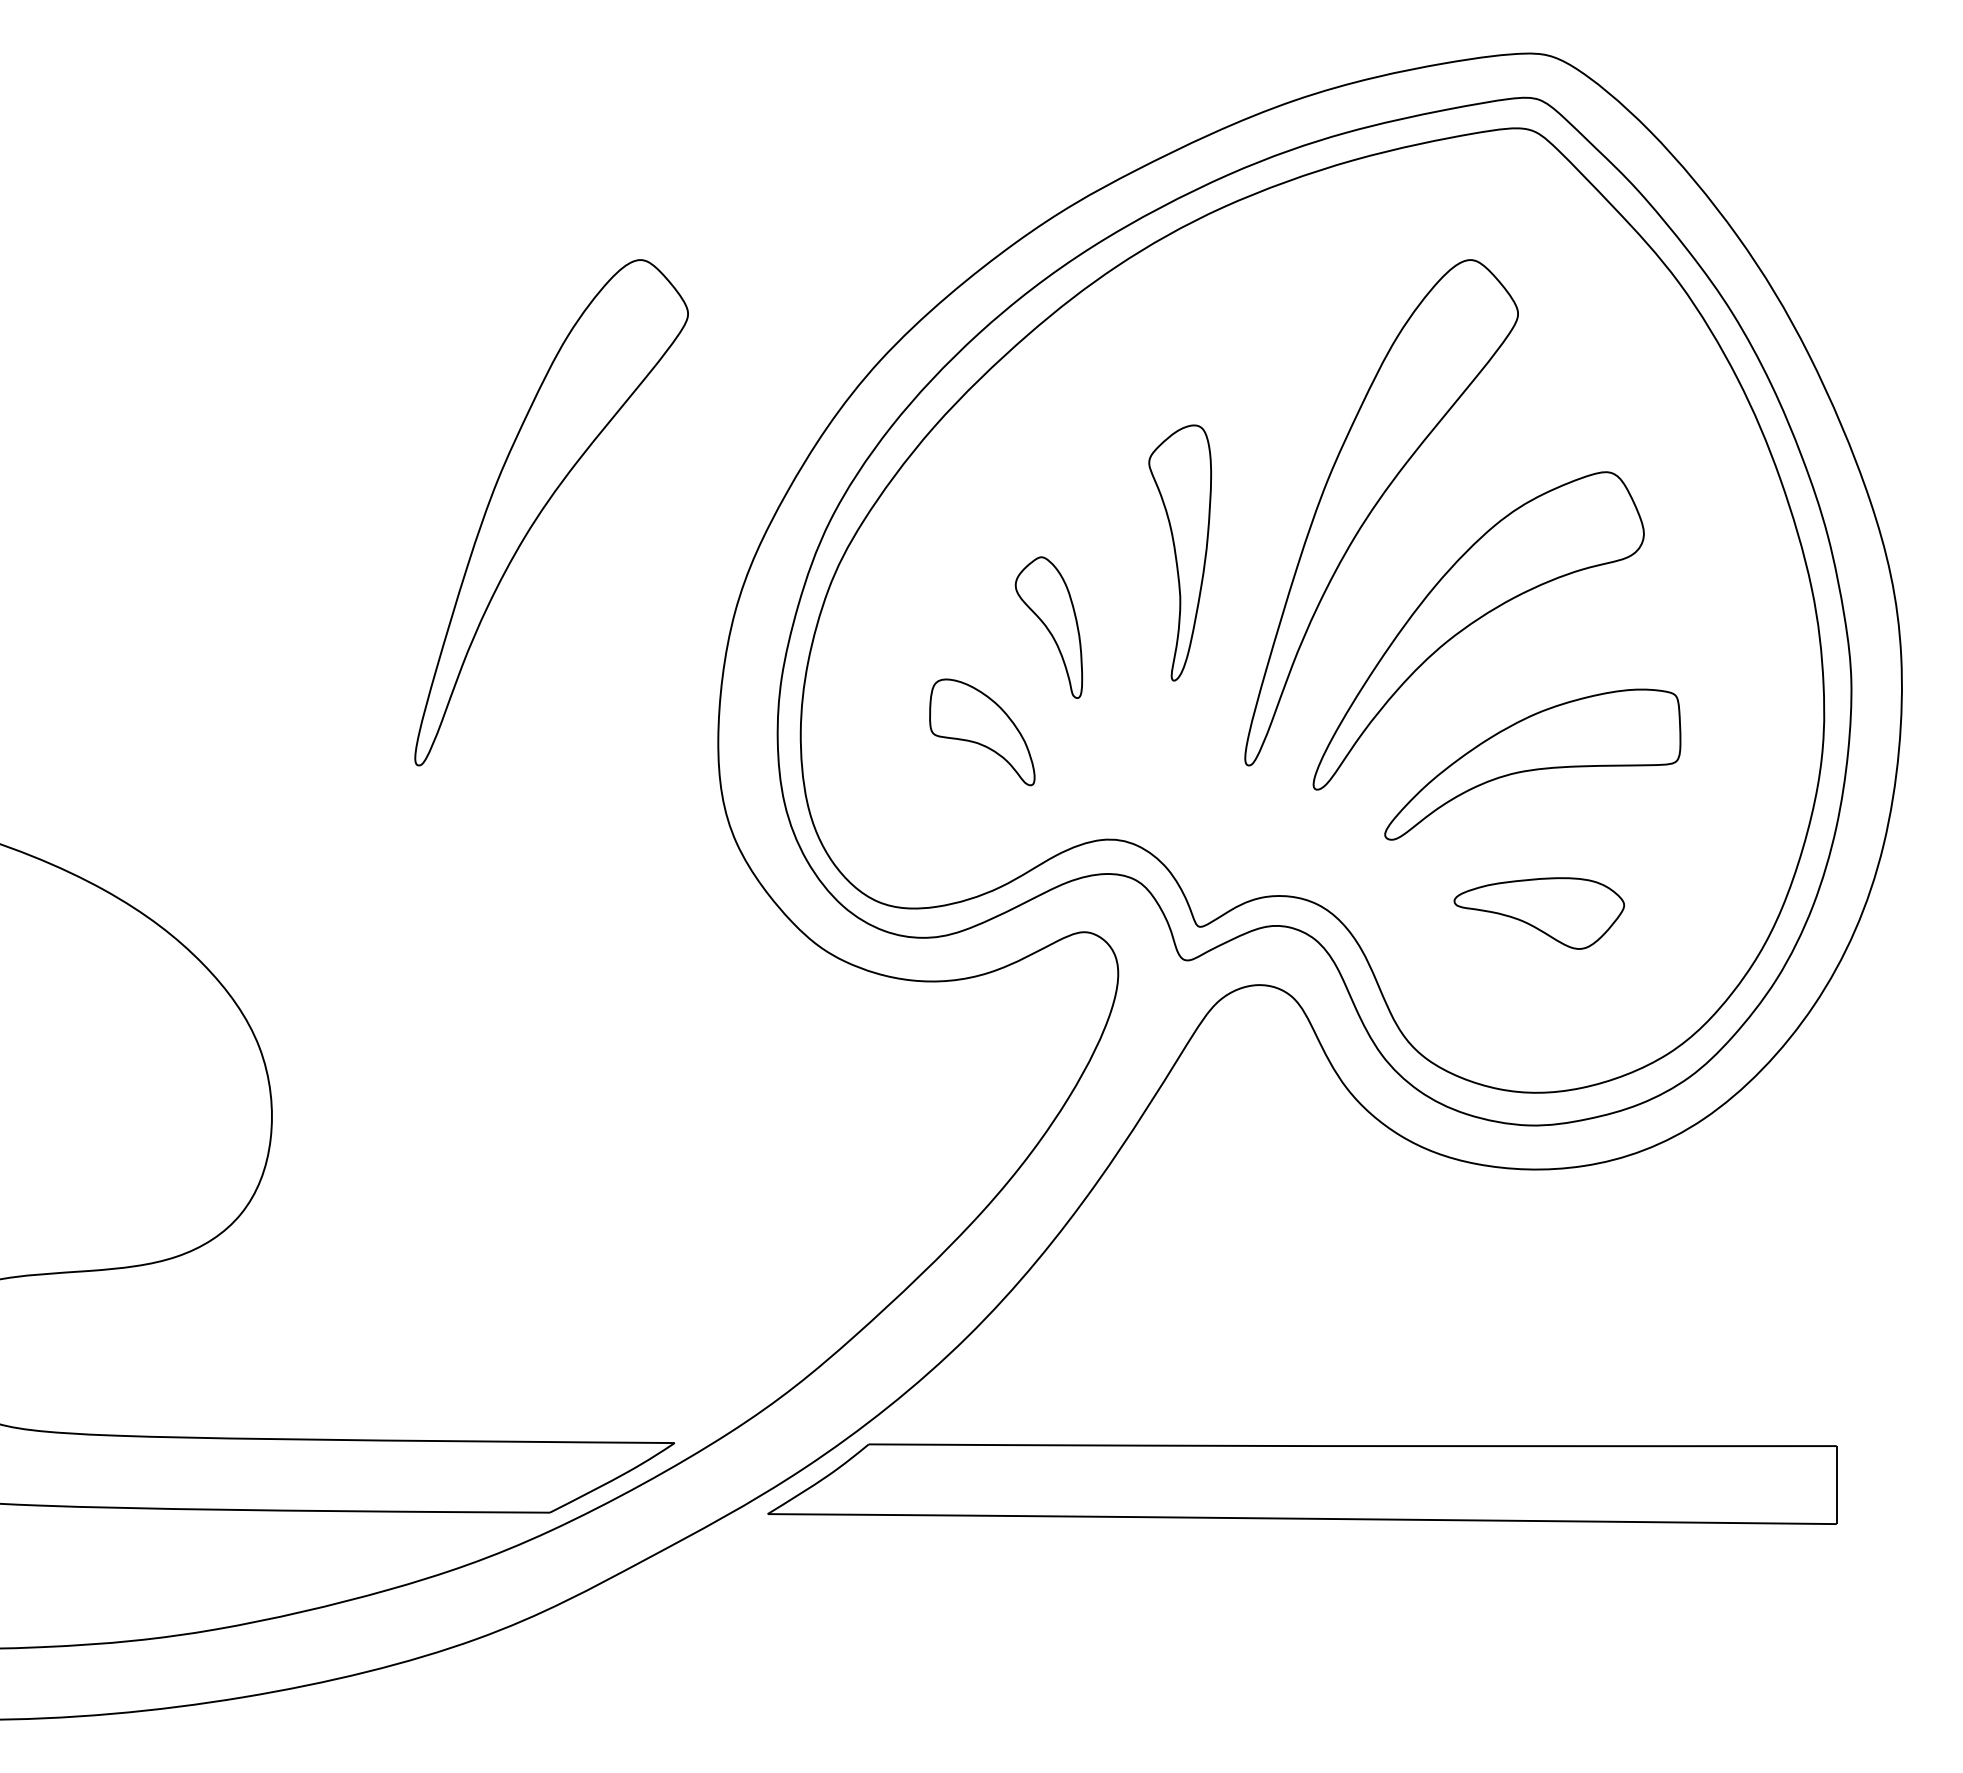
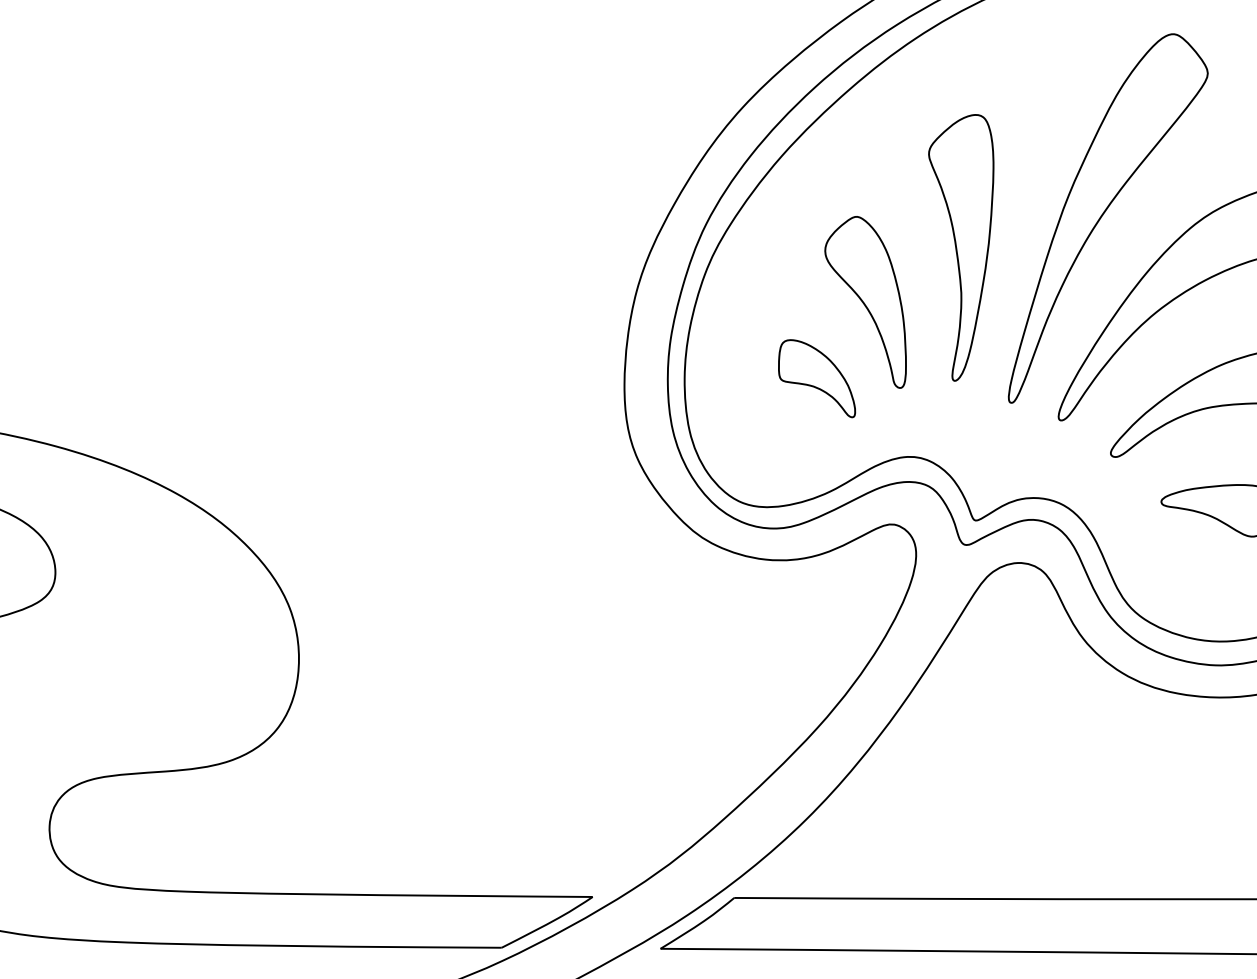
part: (545, 507) -> (498, 214), removed
part: (1180, 552) -> (961, 247), size x1.43
part: (1048, 627) -> (865, 302), size x1.67

